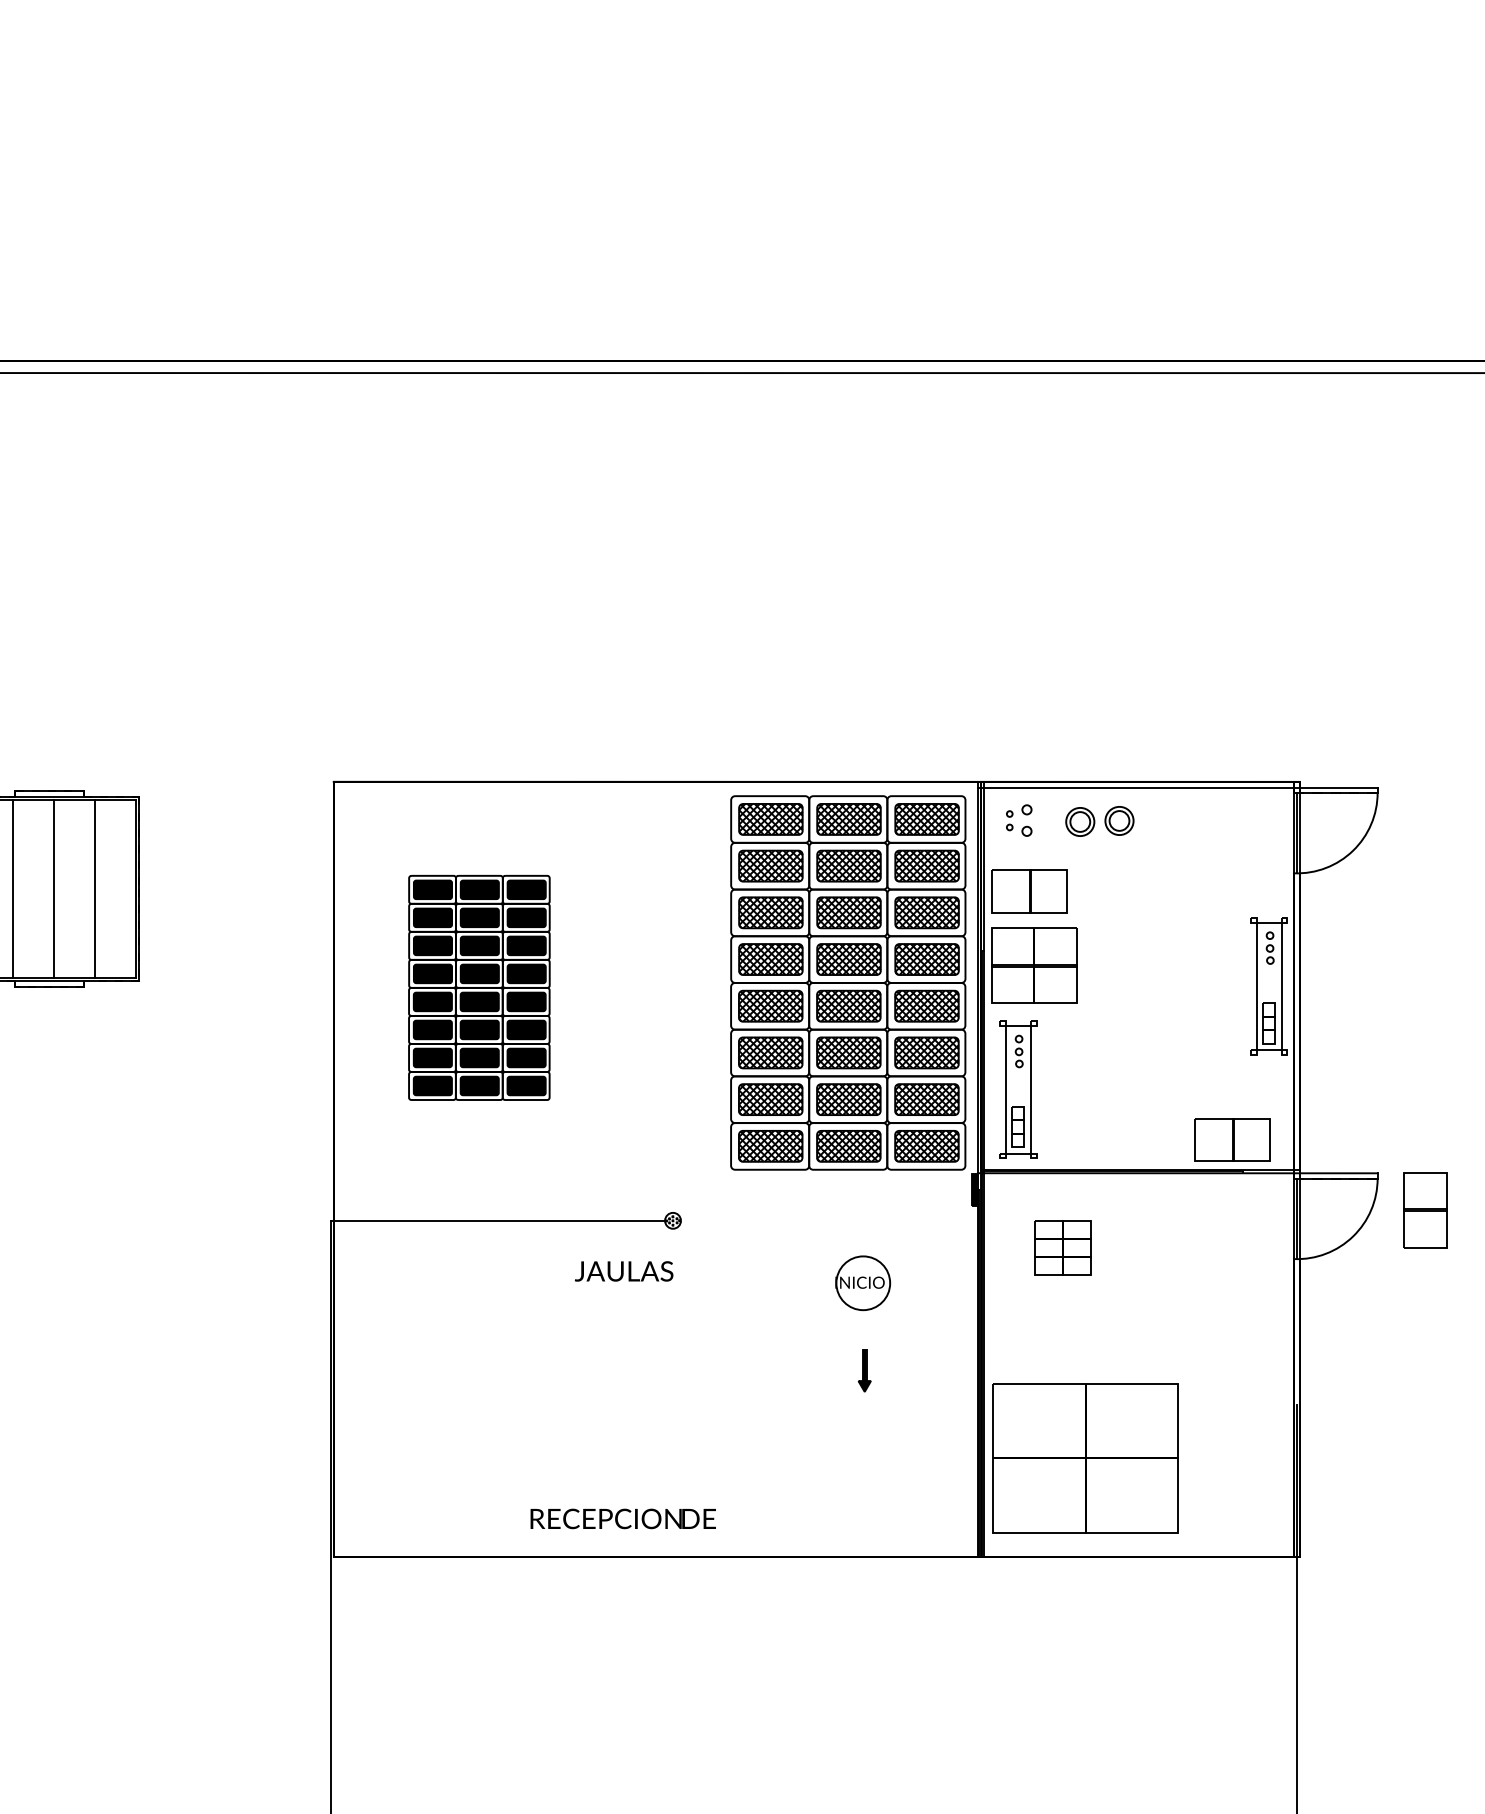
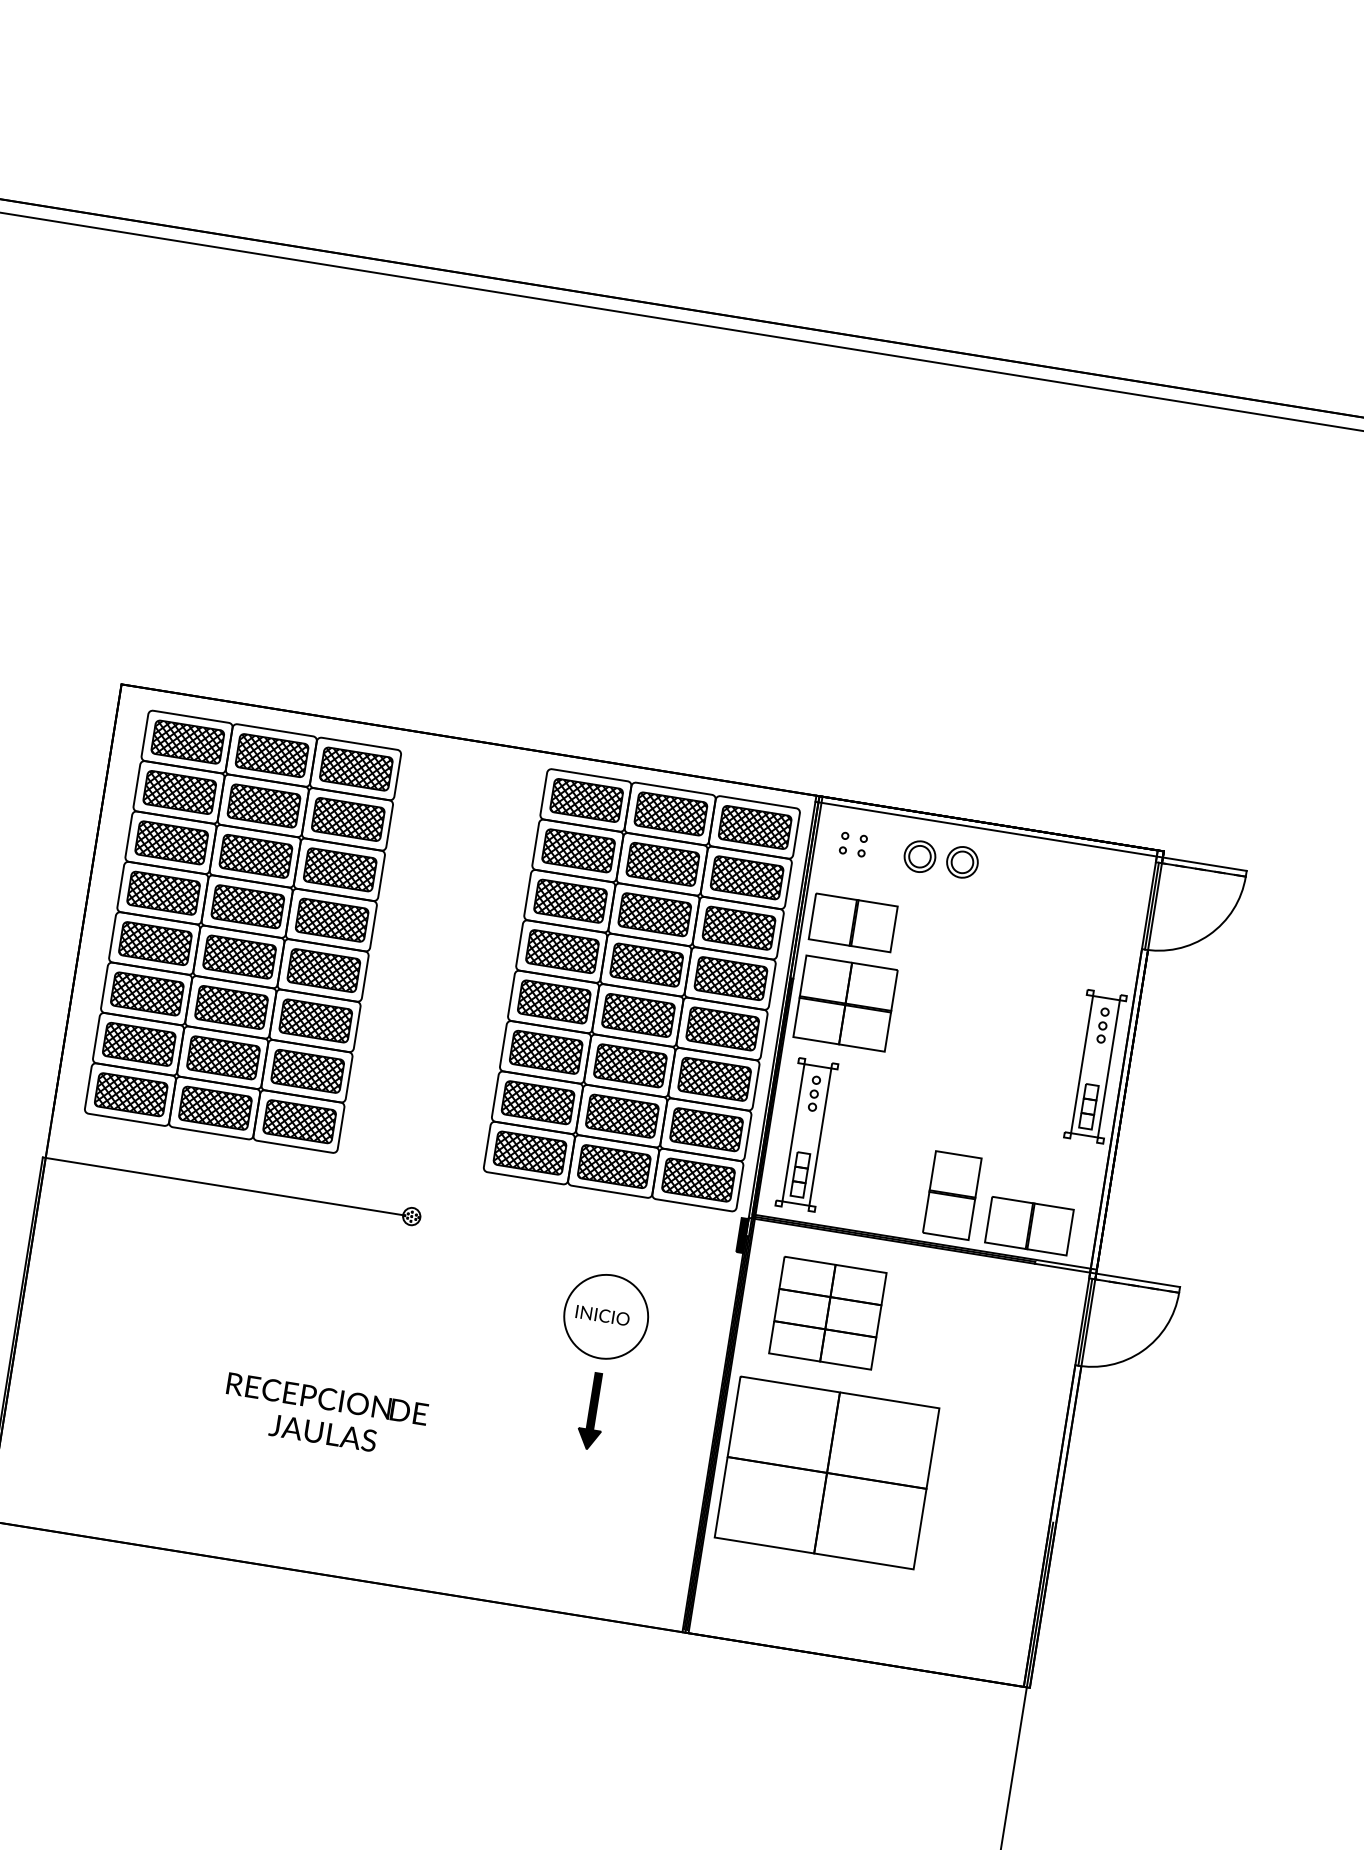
part: (1026, 820) -> (862, 845), size x0.62
part: (479, 987) -> (243, 931), size x1.67
part: (1425, 1210) -> (952, 1195), moved
part: (1062, 1247) -> (827, 1312), size x1.67
text: (624, 1271) -> (323, 1433), moved
circle: (862, 1282) -> (605, 1315), size x1.43
part: (864, 1370) -> (592, 1411), size x1.67
part: (1085, 1458) -> (827, 1473), moved
text: (622, 1518) -> (326, 1398), moved

